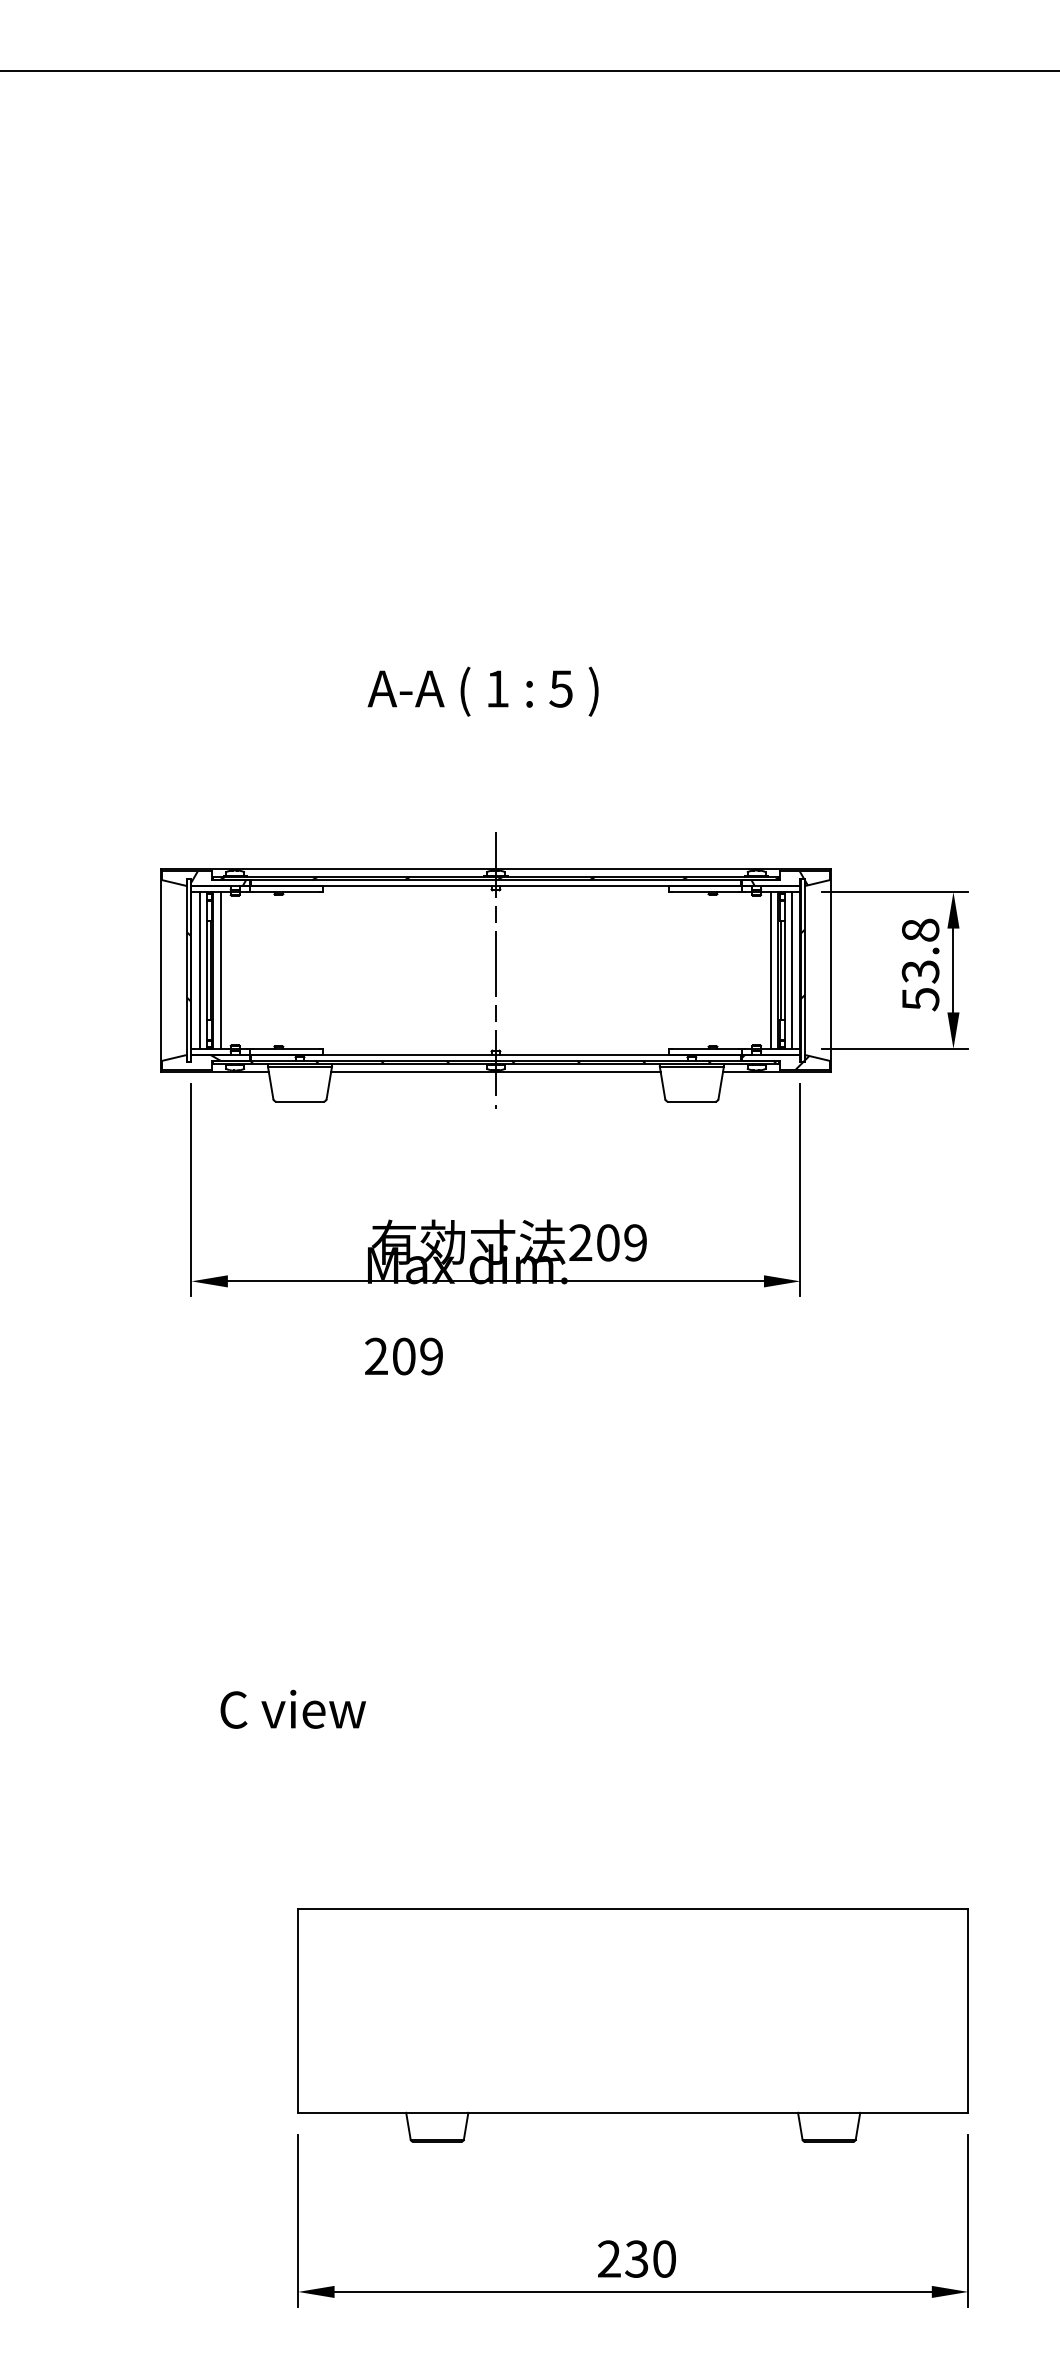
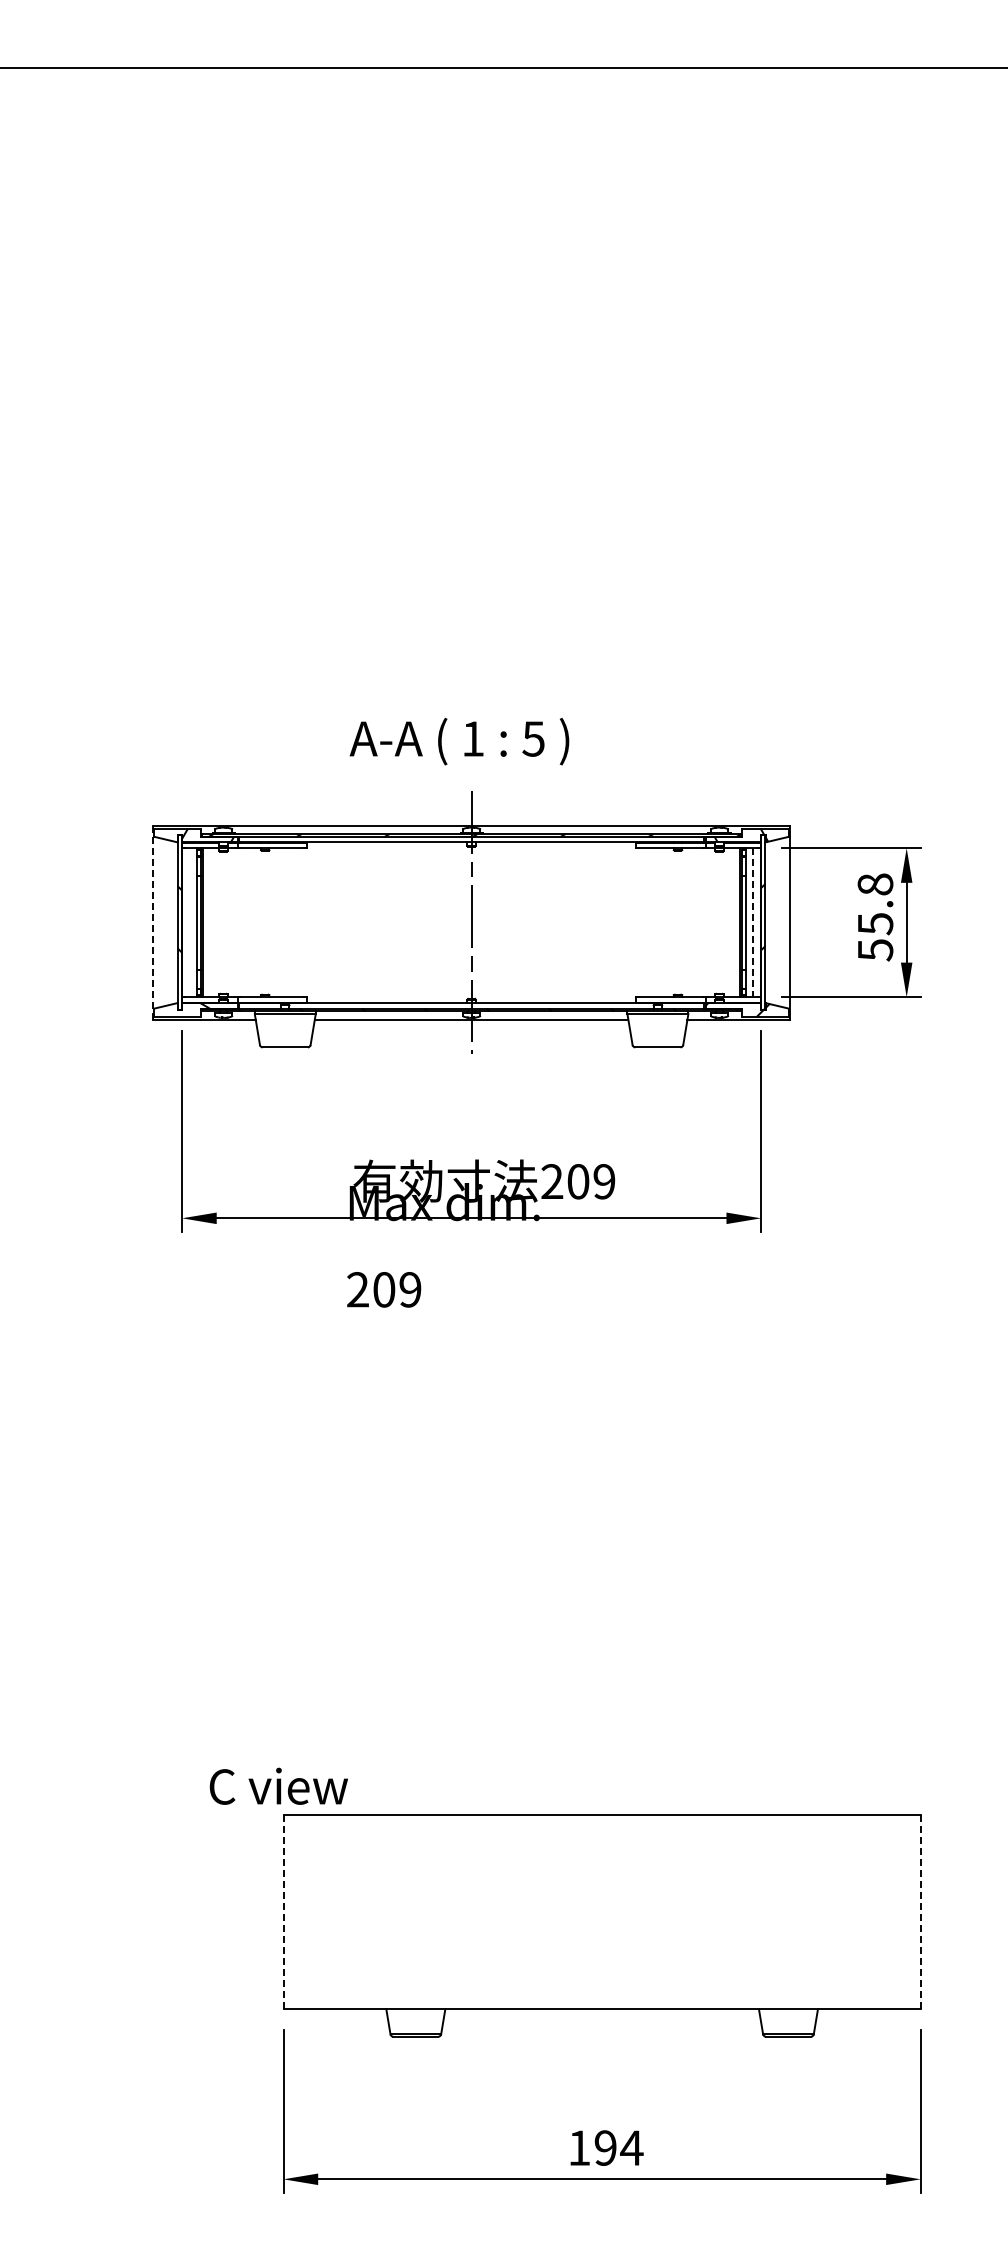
text: (483, 691) -> (459, 741), moved
line: (161, 970) -> (153, 922), solid -> dashed
line: (200, 970) -> (190, 922), removed
line: (220, 970) -> (209, 922), removed
line: (771, 970) -> (733, 922), removed
line: (791, 970) -> (752, 922), solid -> dashed
text: (920, 971) -> (875, 923), 53.8 -> 55.8
text: (292, 1708) -> (278, 1785), moved
line: (298, 2011) -> (283, 1912), solid -> dashed
line: (967, 2011) -> (920, 1912), solid -> dashed
text: (636, 2258) -> (605, 2147), 230 -> 194

